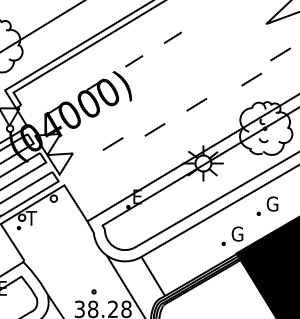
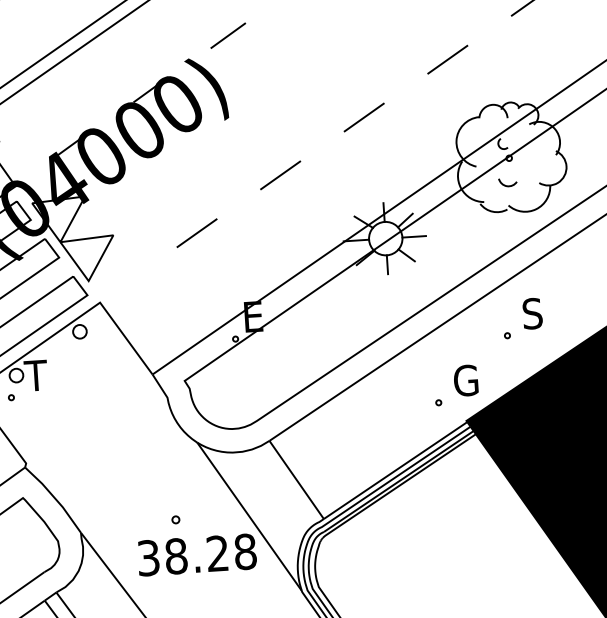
line: (251, 79) -> (447, 59), moved
line: (112, 143) -> (195, 232), moved
text: (272, 203) -> (534, 312), G -> S

